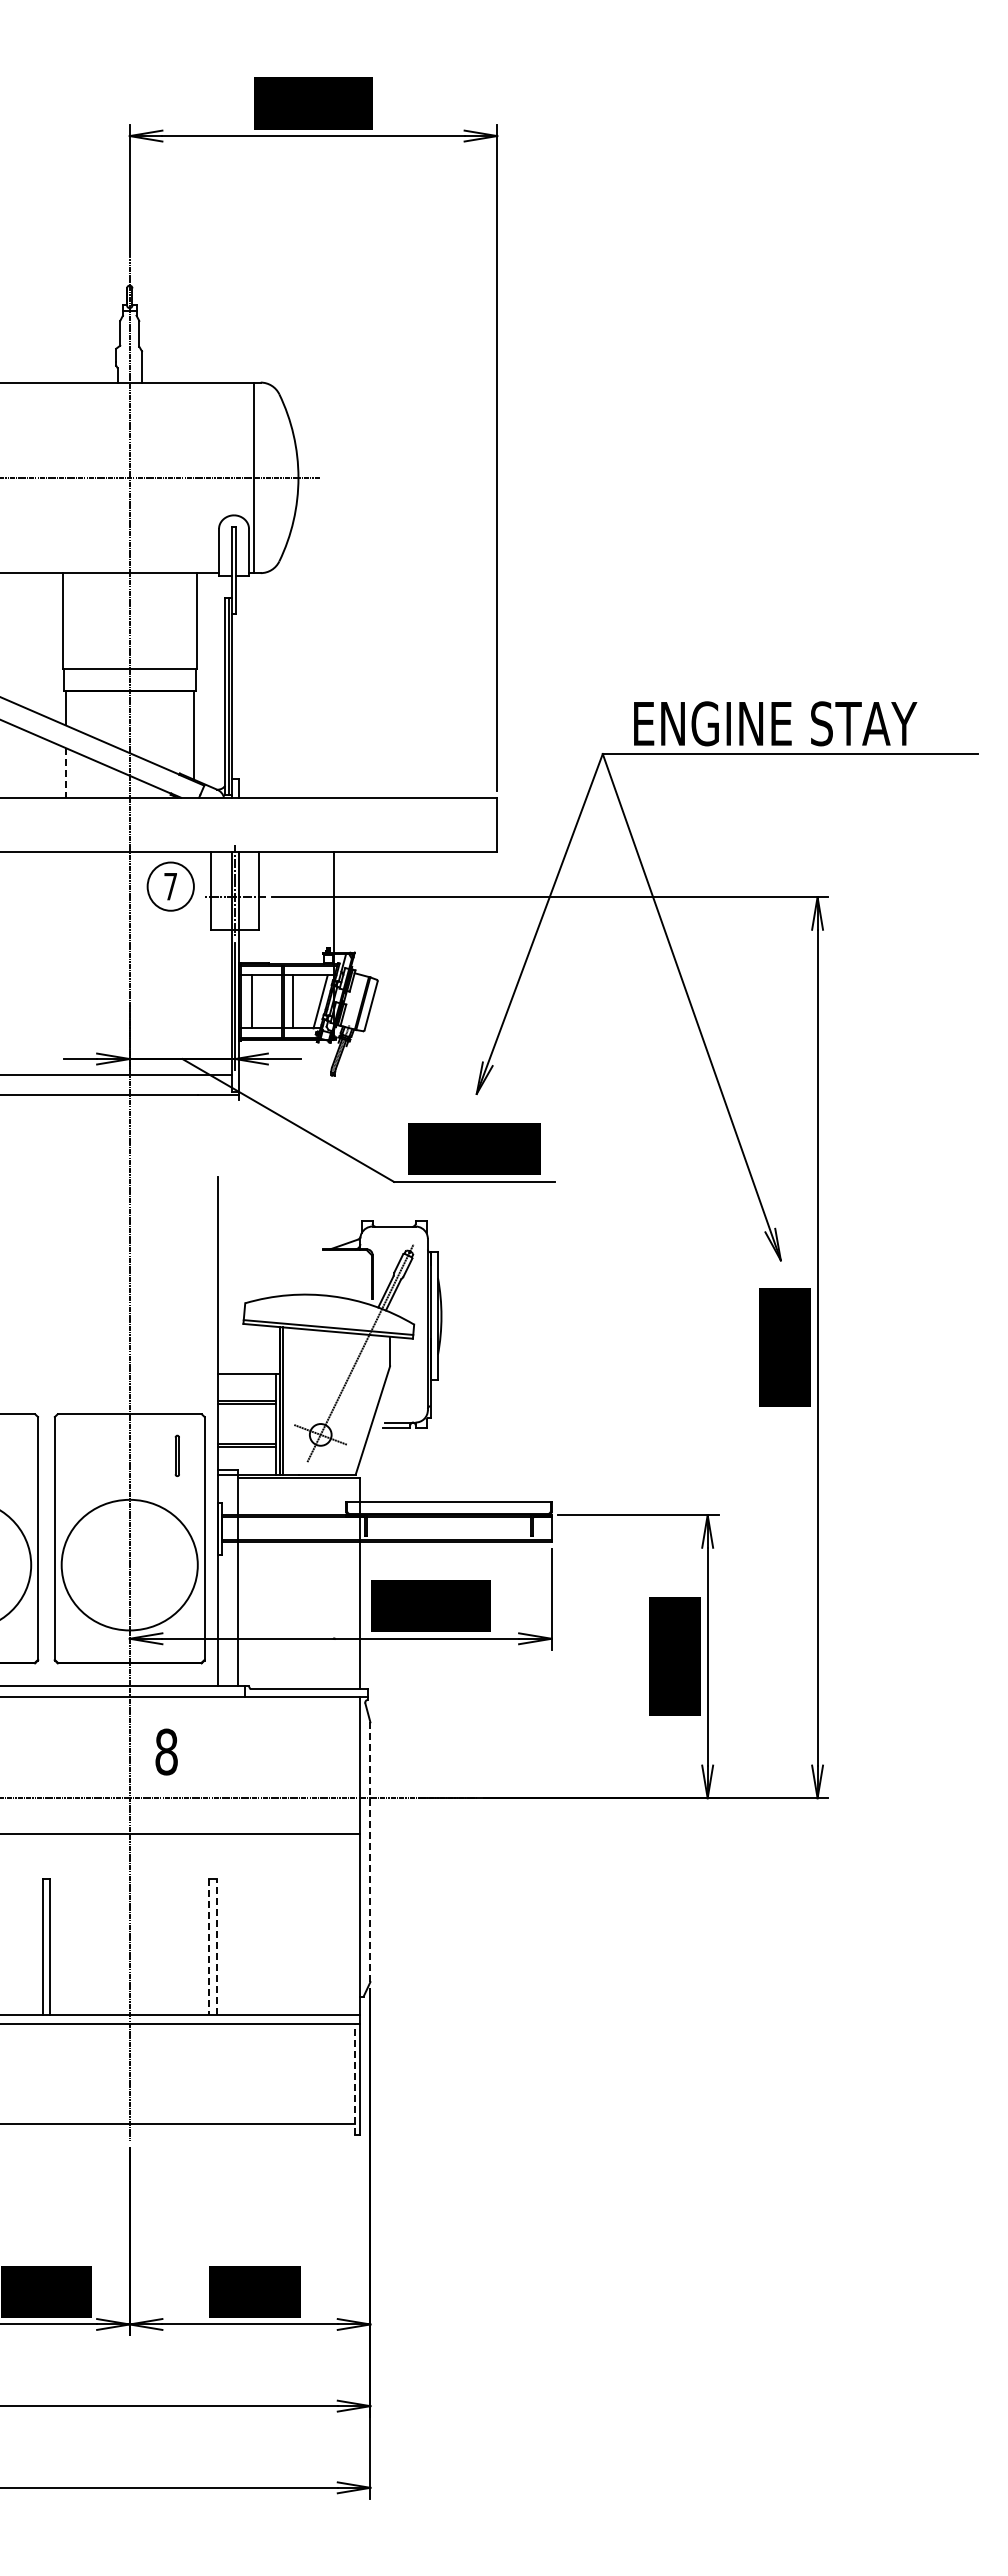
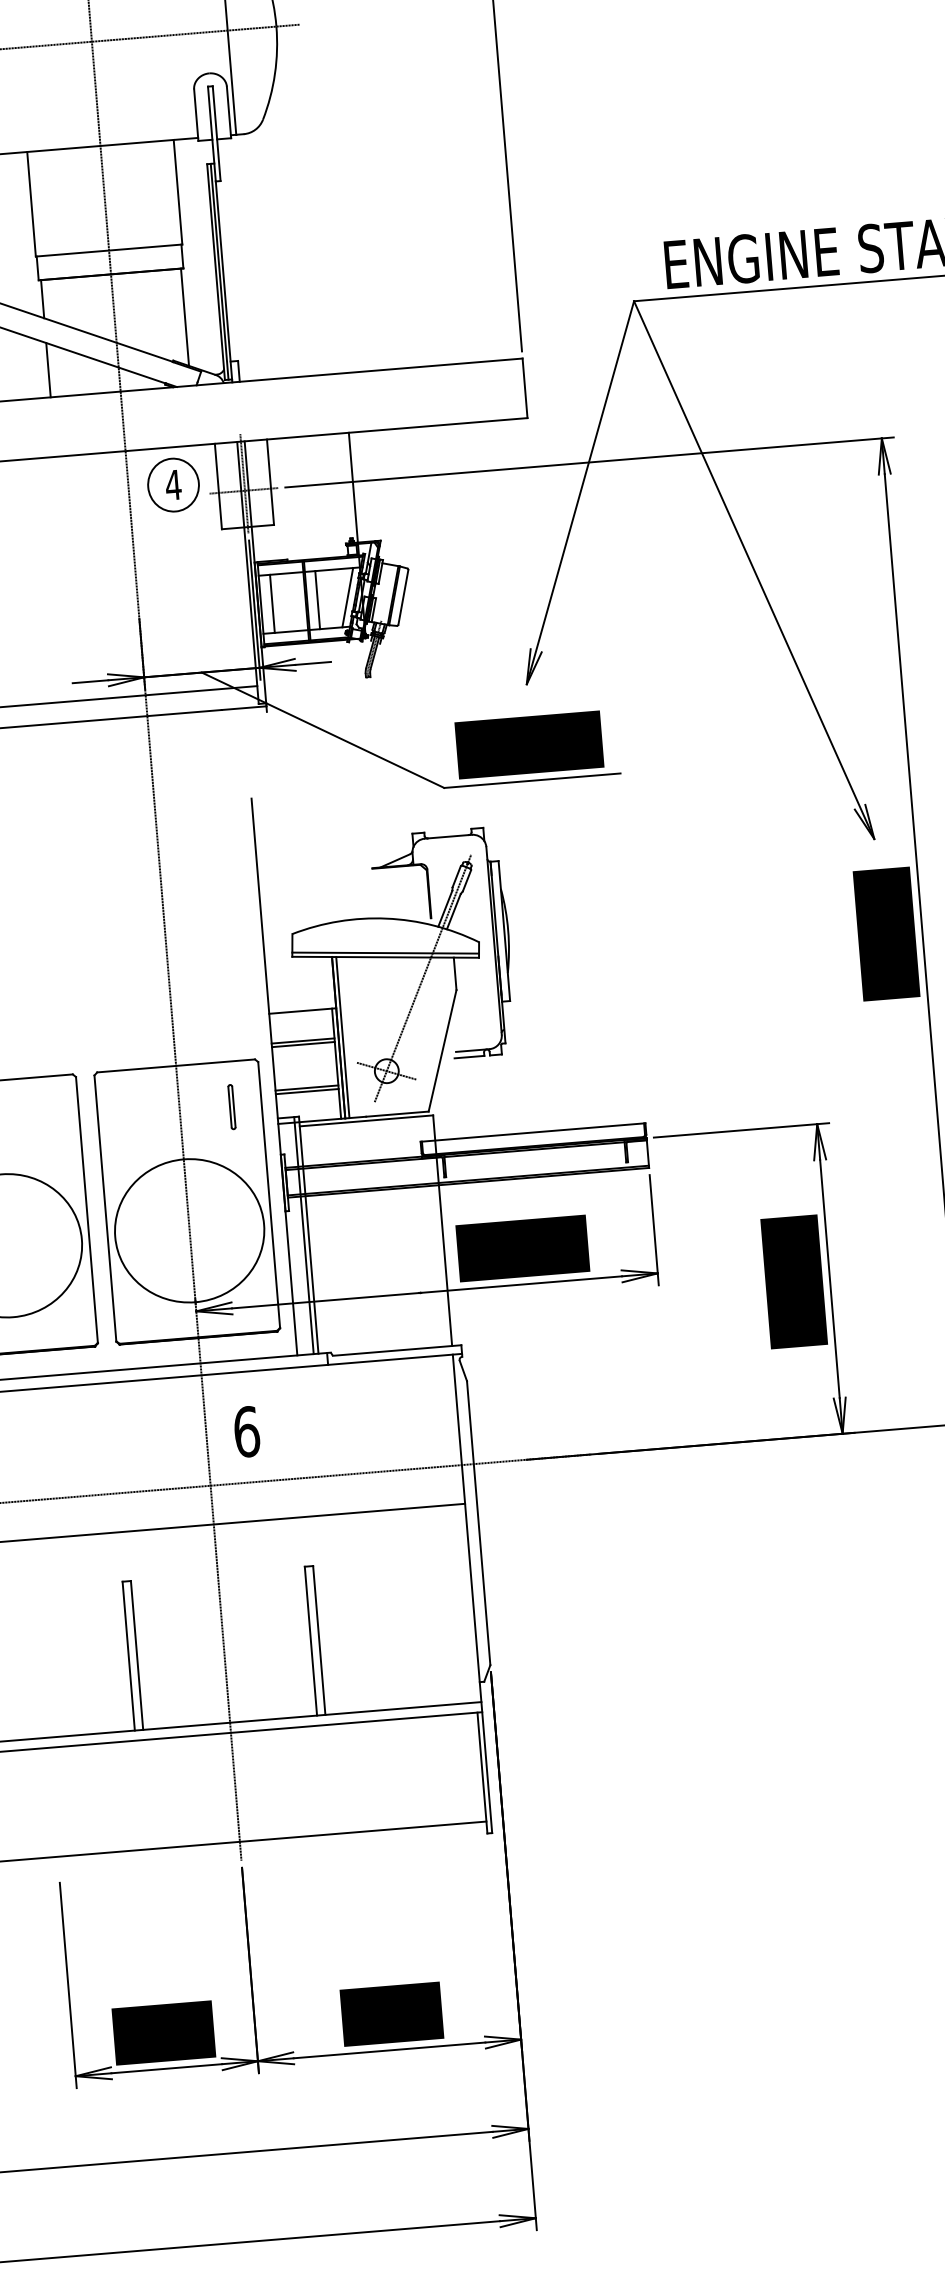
line: (65, 772) -> (48, 369), dashed -> solid
text: (170, 886) -> (173, 484), 7 -> 4
line: (233, 1577) -> (304, 1235), added
text: (166, 1751) -> (246, 1431), 8 -> 6
line: (370, 1852) -> (478, 1523), dashed -> solid
line: (216, 1946) -> (318, 1640), dashed -> solid
line: (209, 1947) -> (311, 1641), dashed -> solid
line: (355, 2078) -> (482, 1771), dashed -> solid

